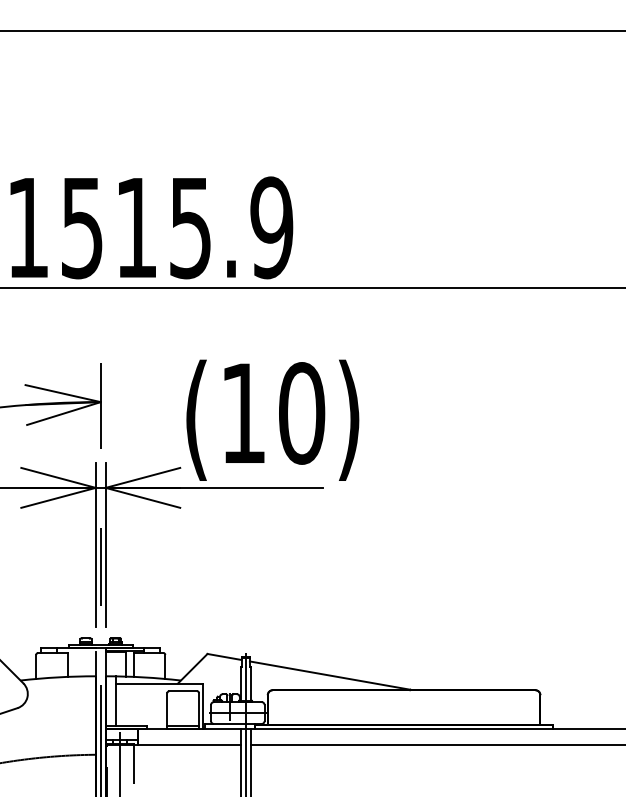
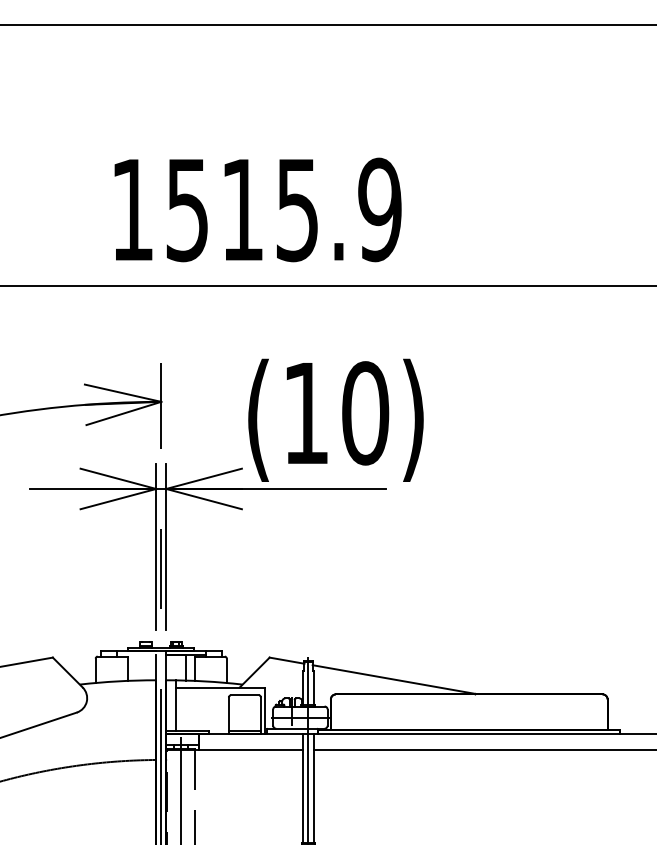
text: (151, 227) -> (257, 209), moved

